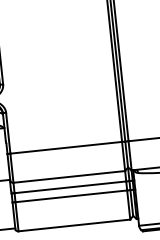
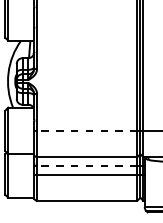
line: (65, 147) -> (86, 130), solid -> dashed
line: (69, 187) -> (86, 166), solid -> dashed

